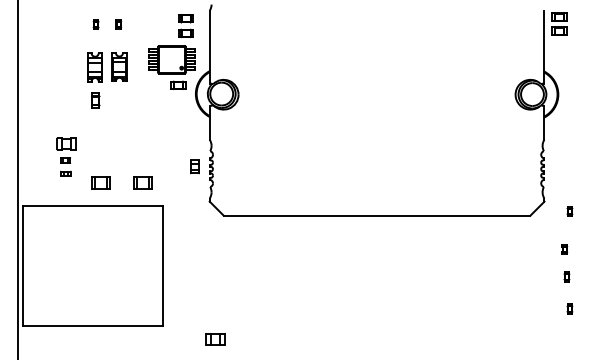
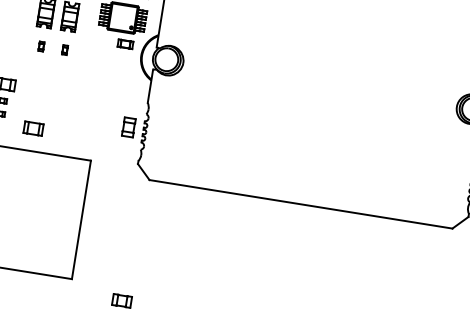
part: (95, 100) -> (41, 46), size x0.62
part: (119, 100) -> (64, 49), added
part: (194, 166) -> (128, 126), size x1.43
part: (142, 182) -> (74, 134), removed

